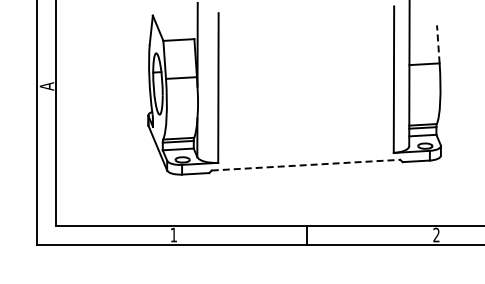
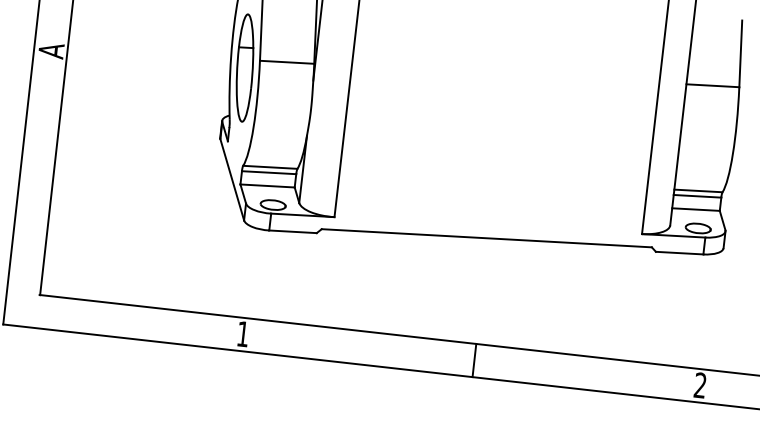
line: (438, 43) -> (741, 52), dashed -> solid
line: (306, 165) -> (487, 238), dashed -> solid

